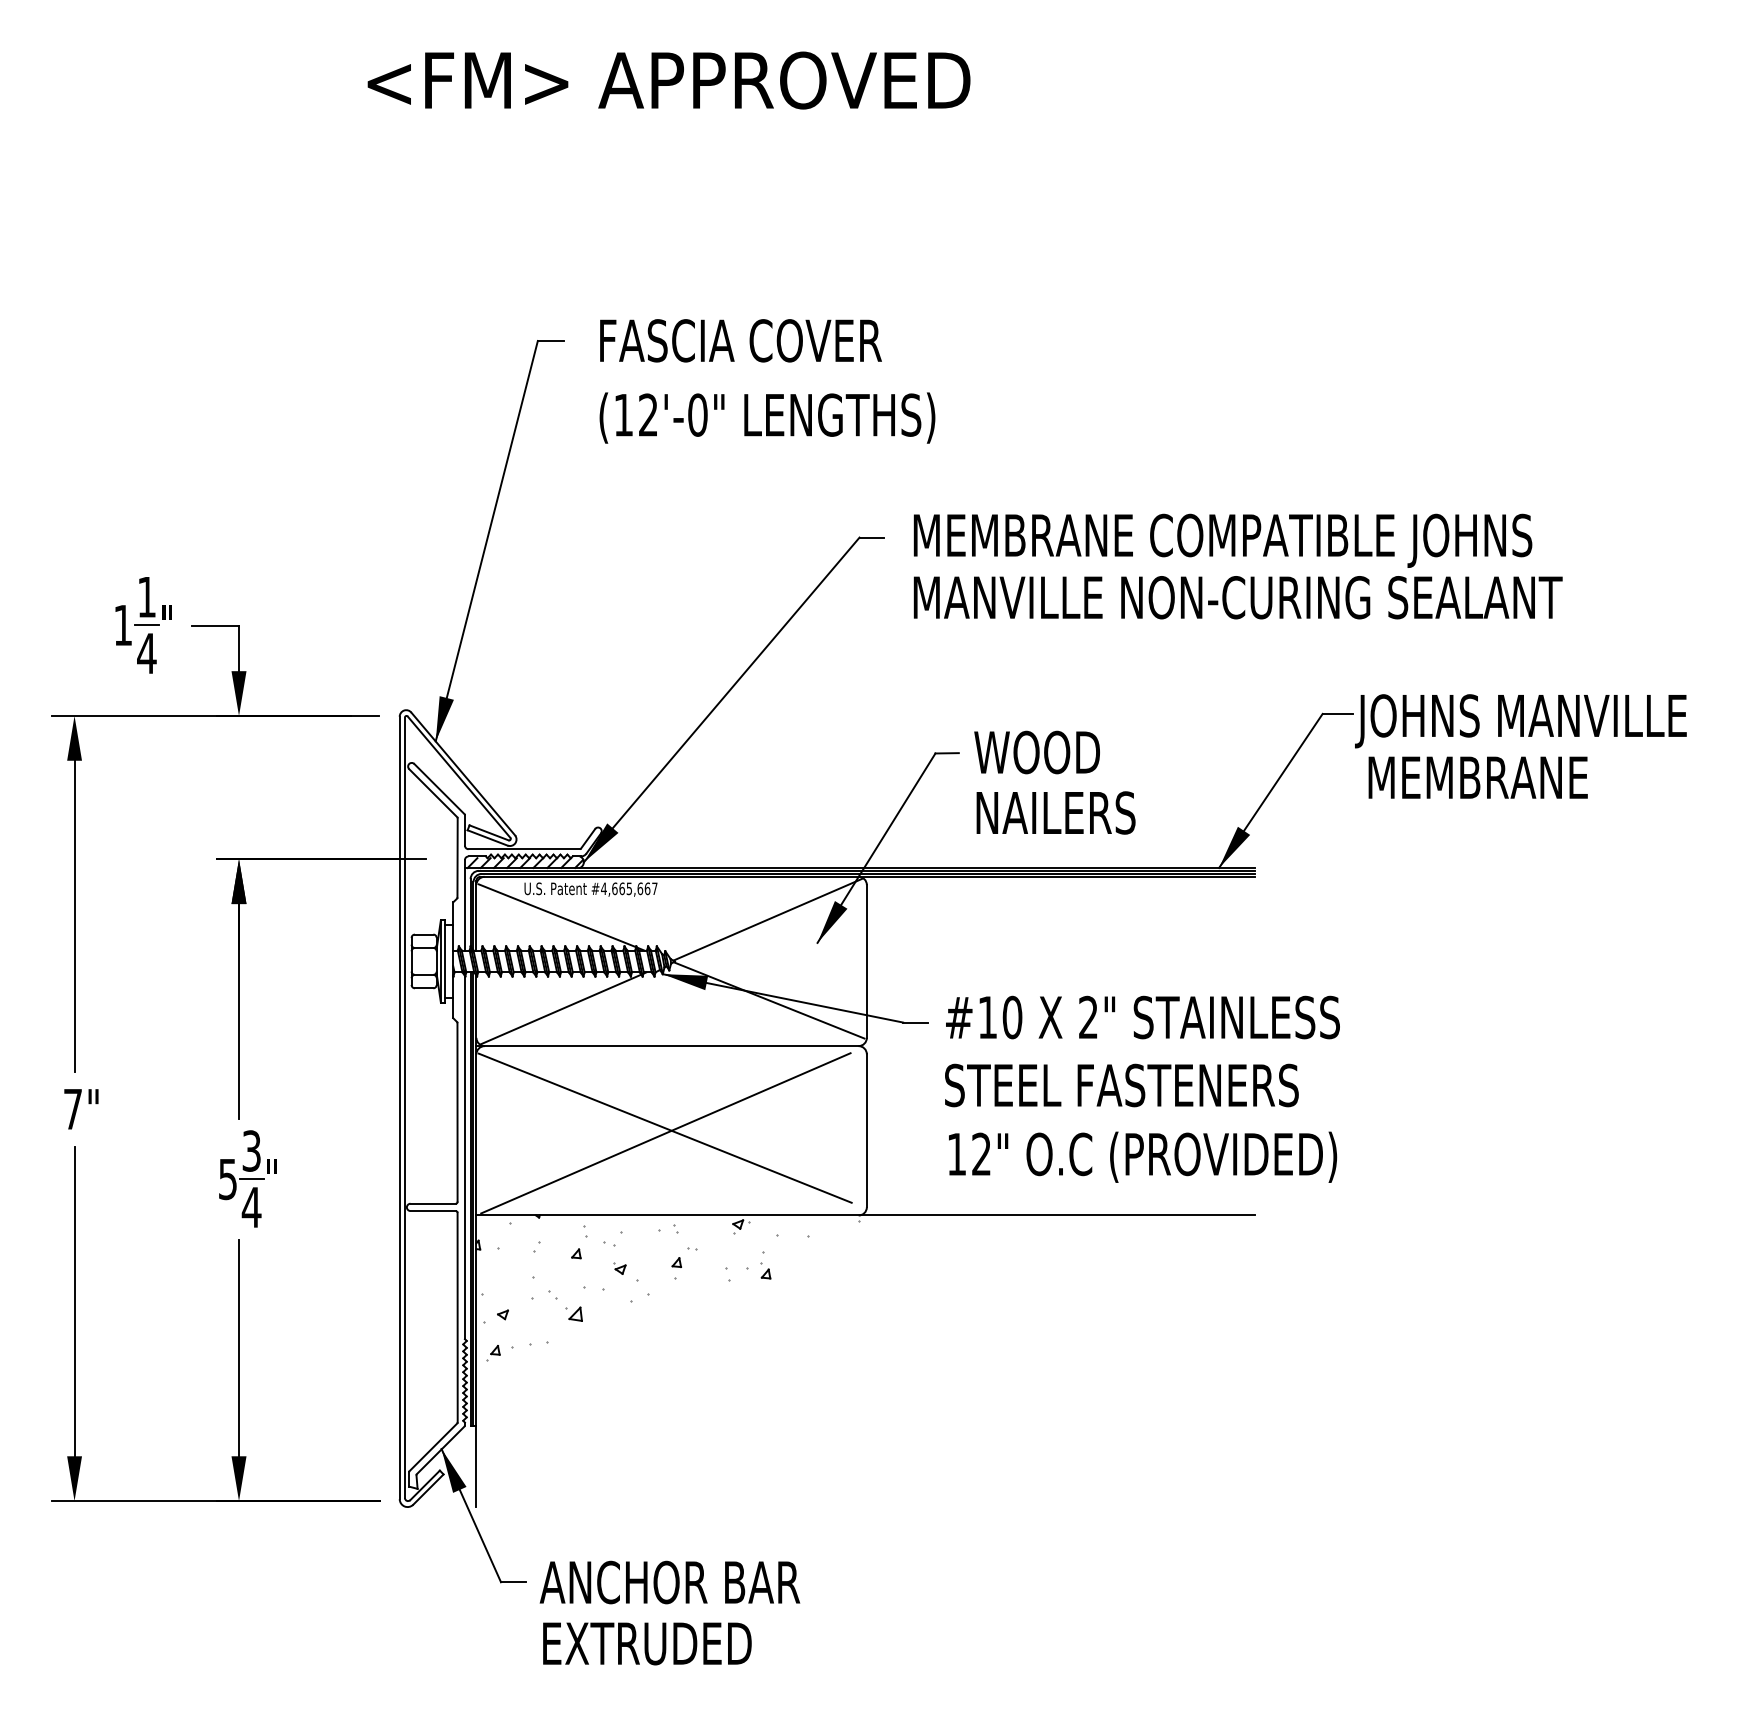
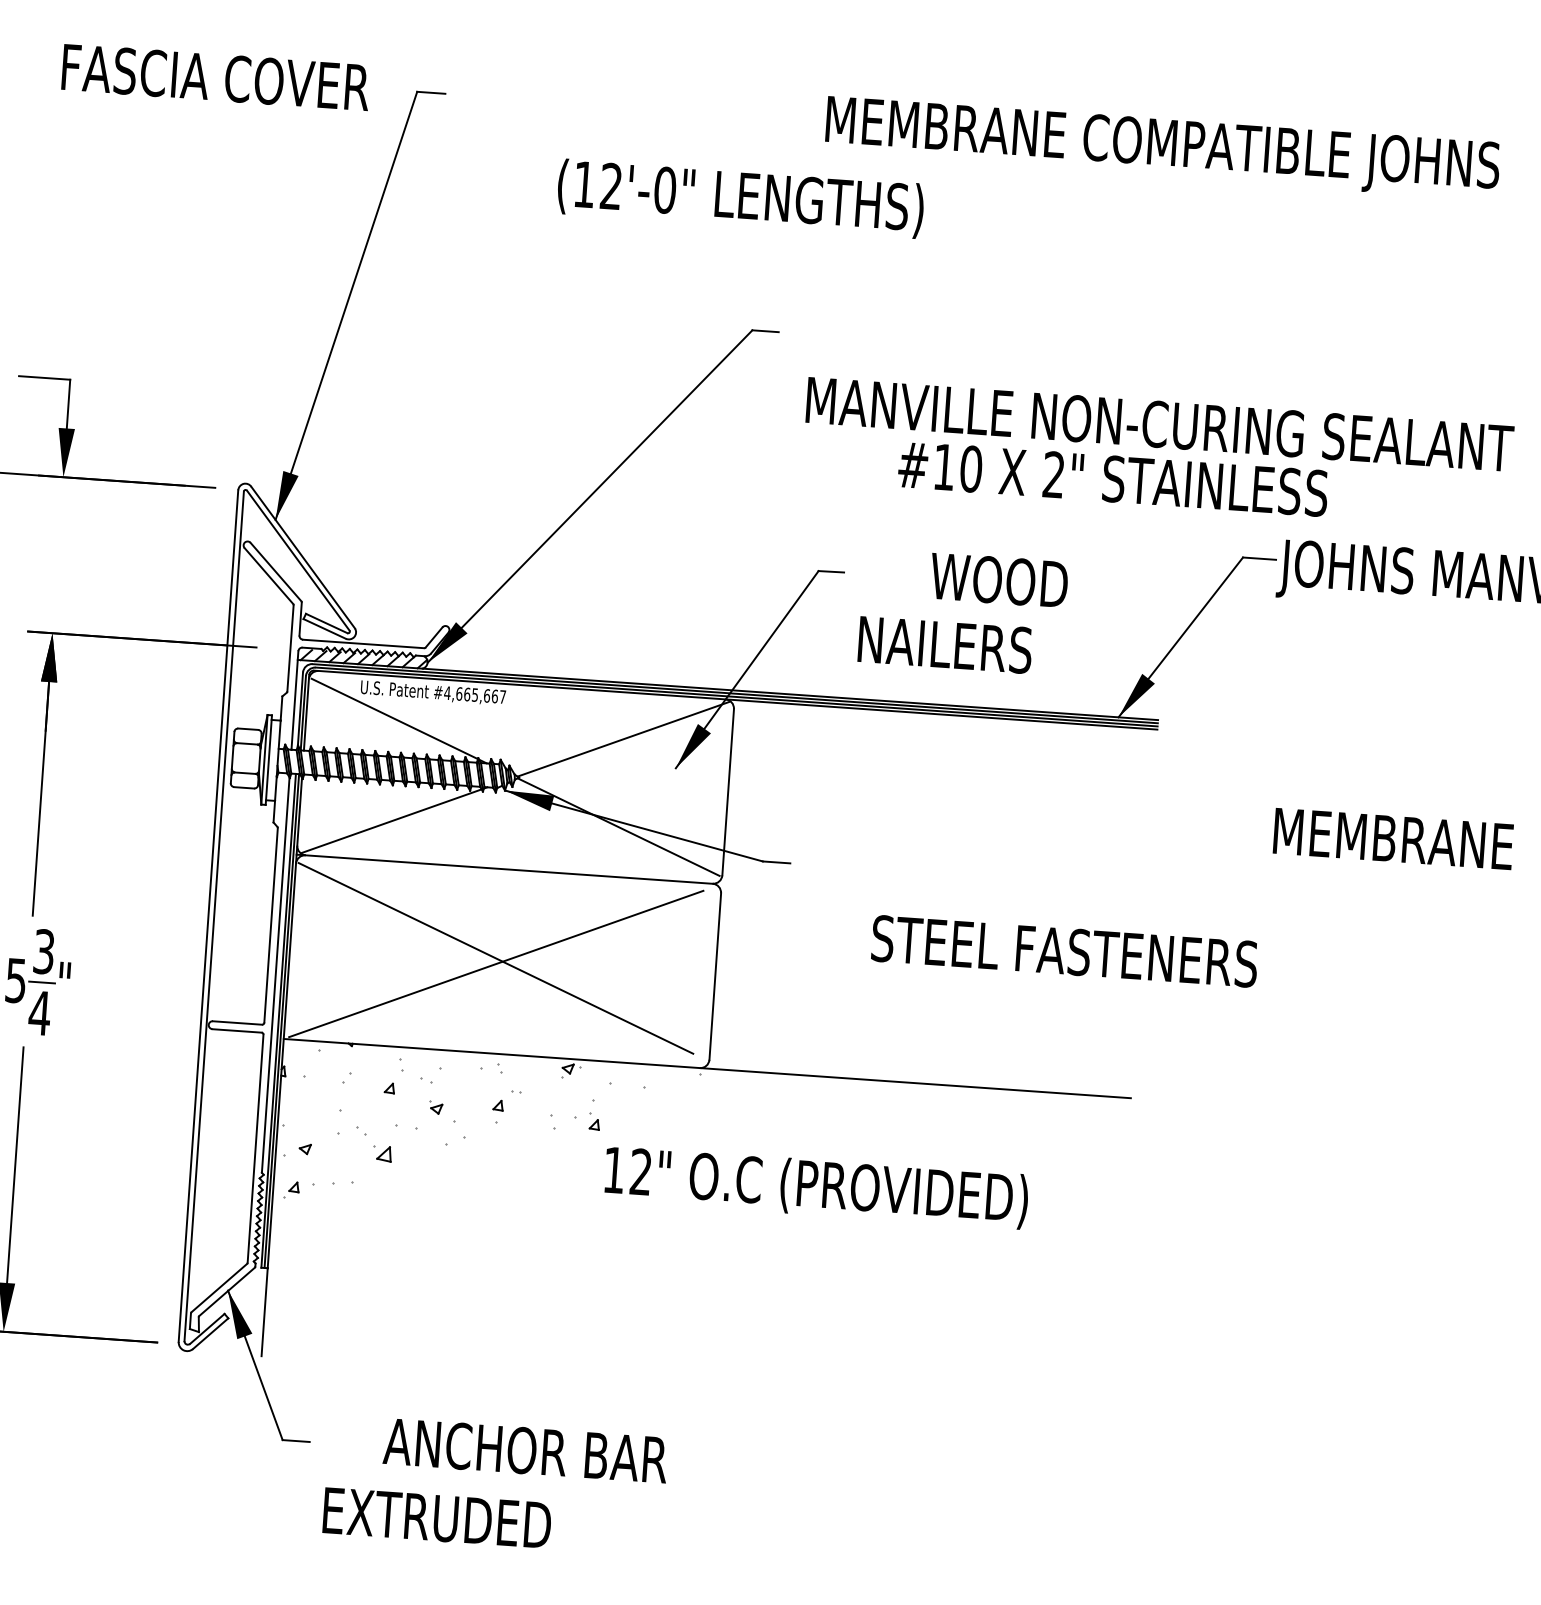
text: (740, 340) -> (215, 77), moved
text: (767, 417) -> (740, 198), moved
text: (1222, 540) -> (1162, 147), moved
text: (1036, 752) -> (998, 580), moved
text: (1477, 777) -> (1392, 838), moved
text: (1142, 1017) -> (1112, 479), moved
text: (1121, 1085) -> (1064, 951), moved
text: (1143, 1156) -> (817, 1186), moved
text: (669, 1582) -> (525, 1450), moved

